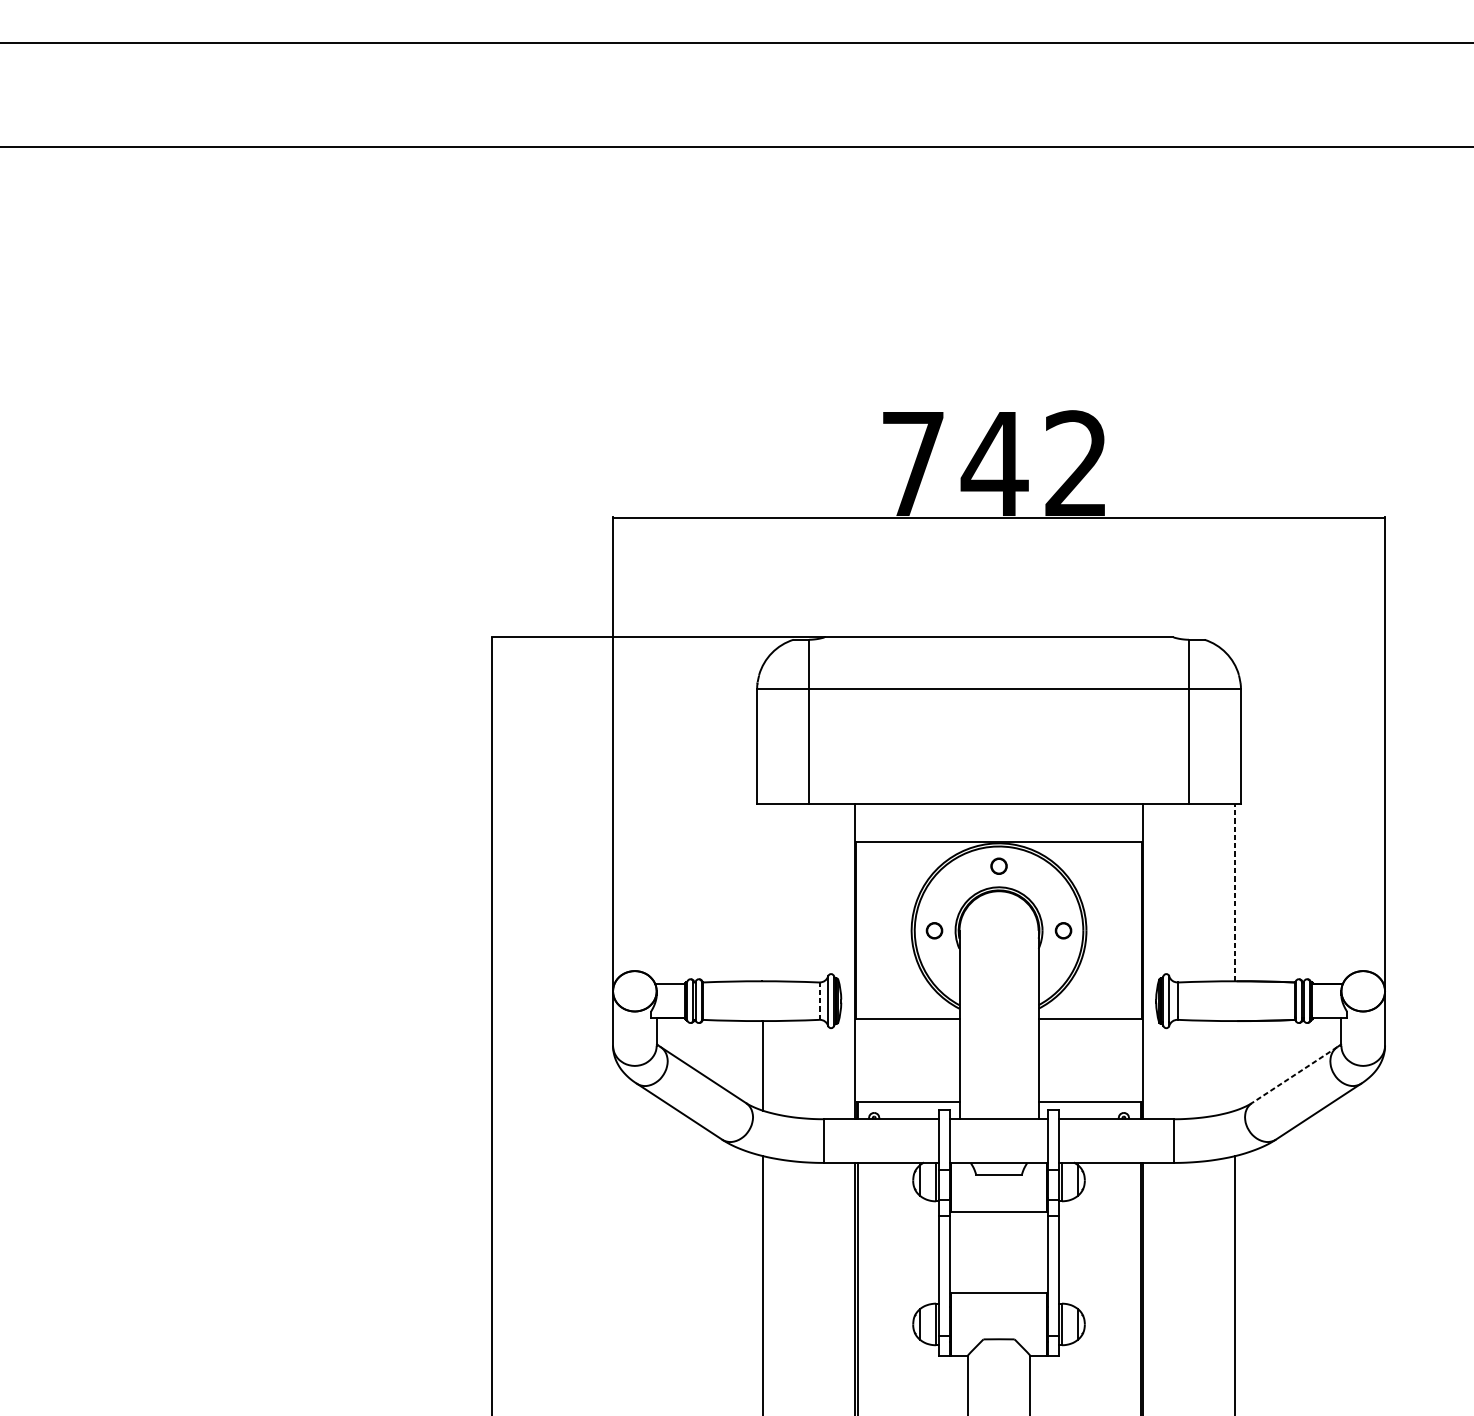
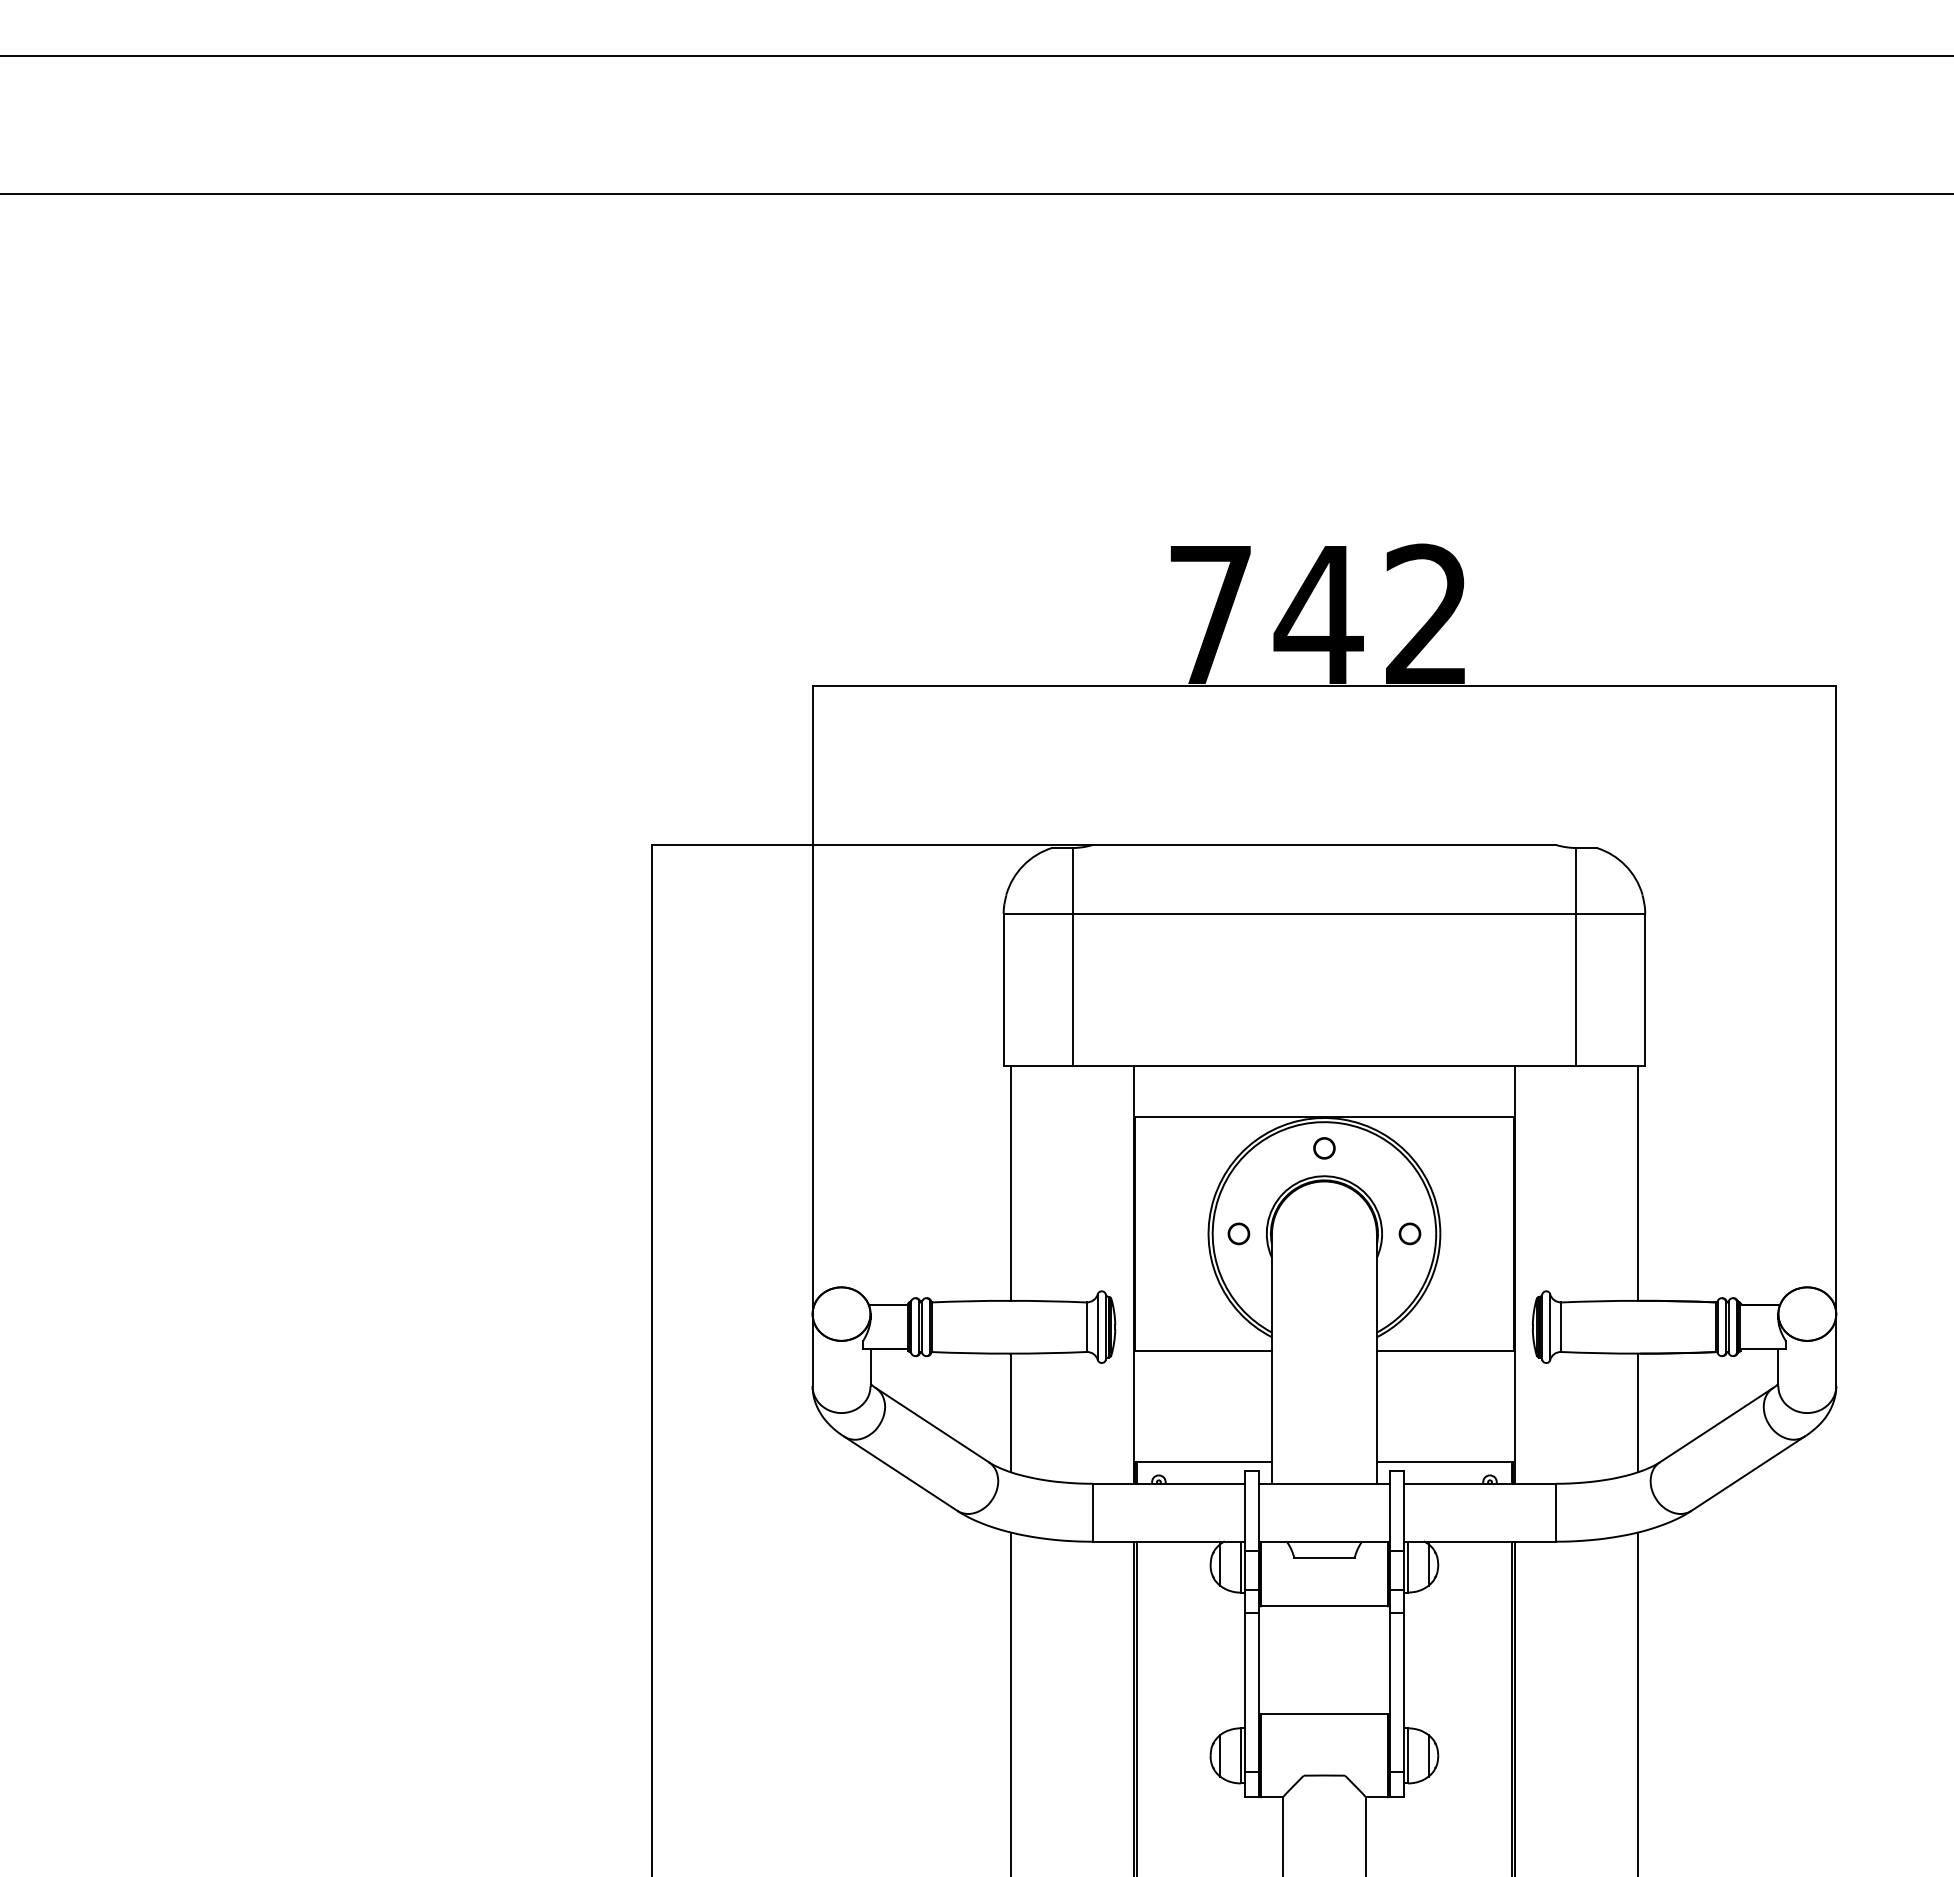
line: (763, 892) -> (1011, 1182), added
line: (1235, 892) -> (1637, 1183), dashed -> solid
line: (819, 1001) -> (1086, 1327), dashed -> solid
line: (1235, 1065) -> (1637, 1412), added
line: (1294, 1075) -> (1716, 1425), dashed -> solid

